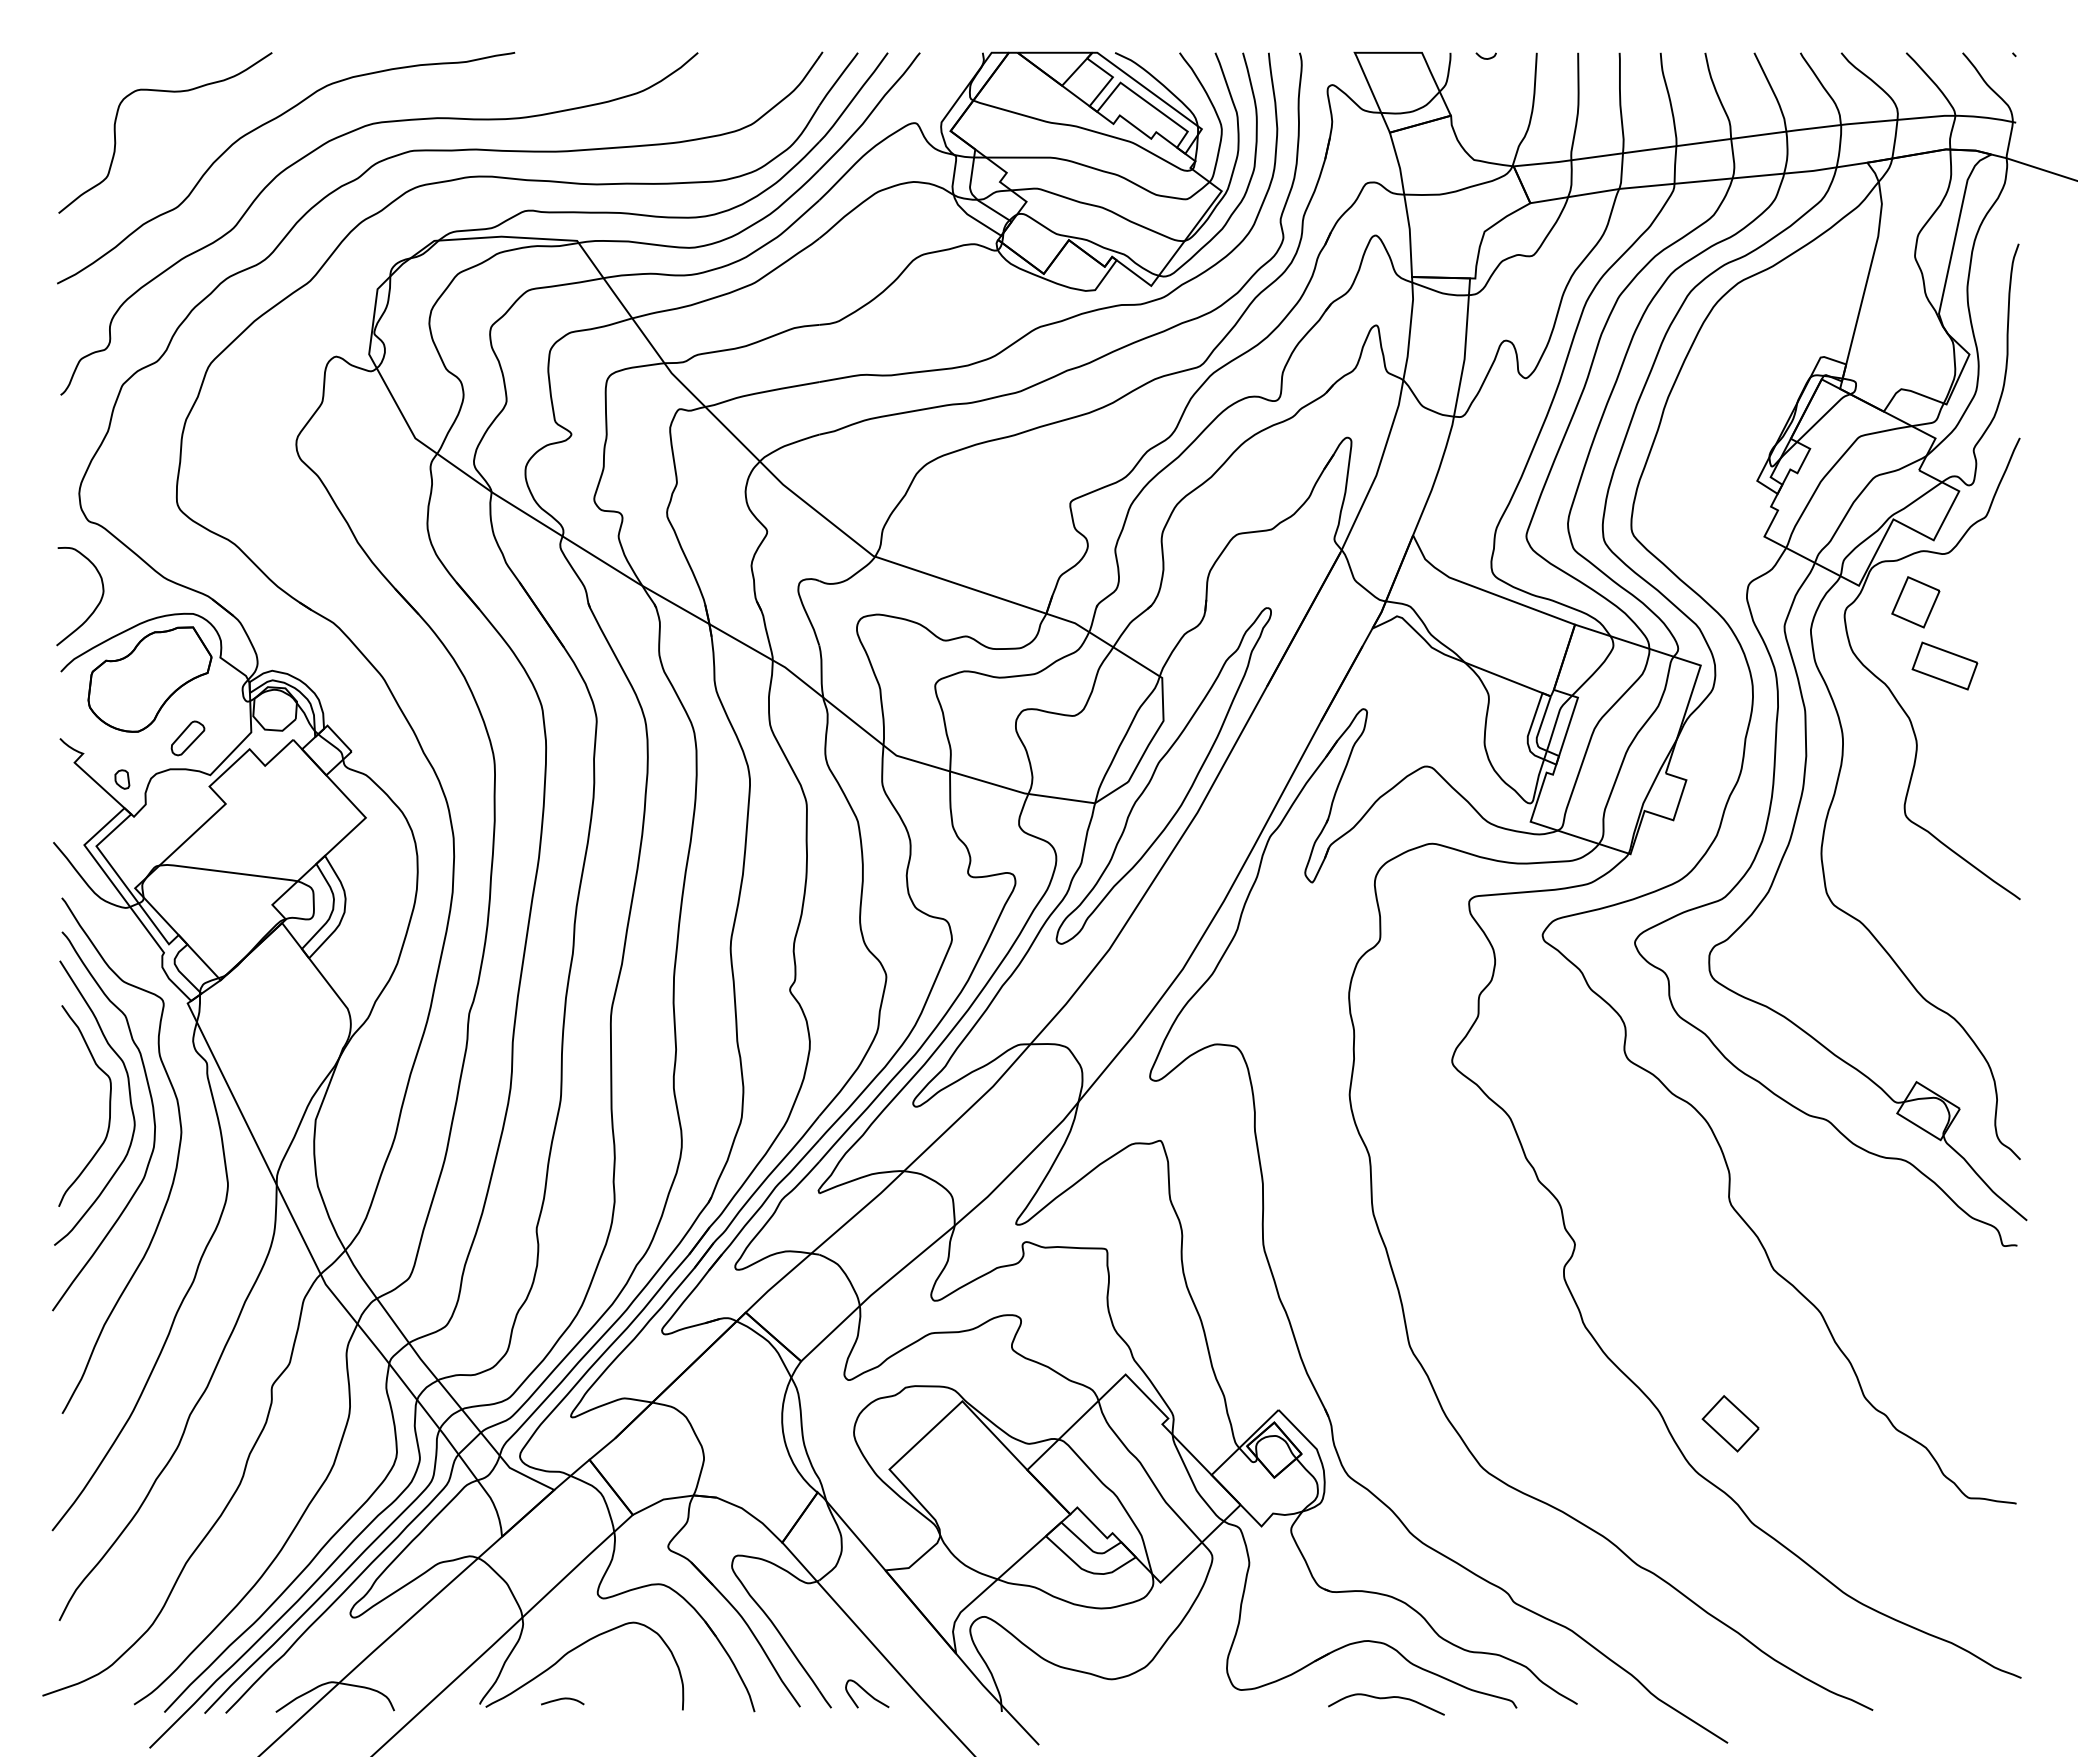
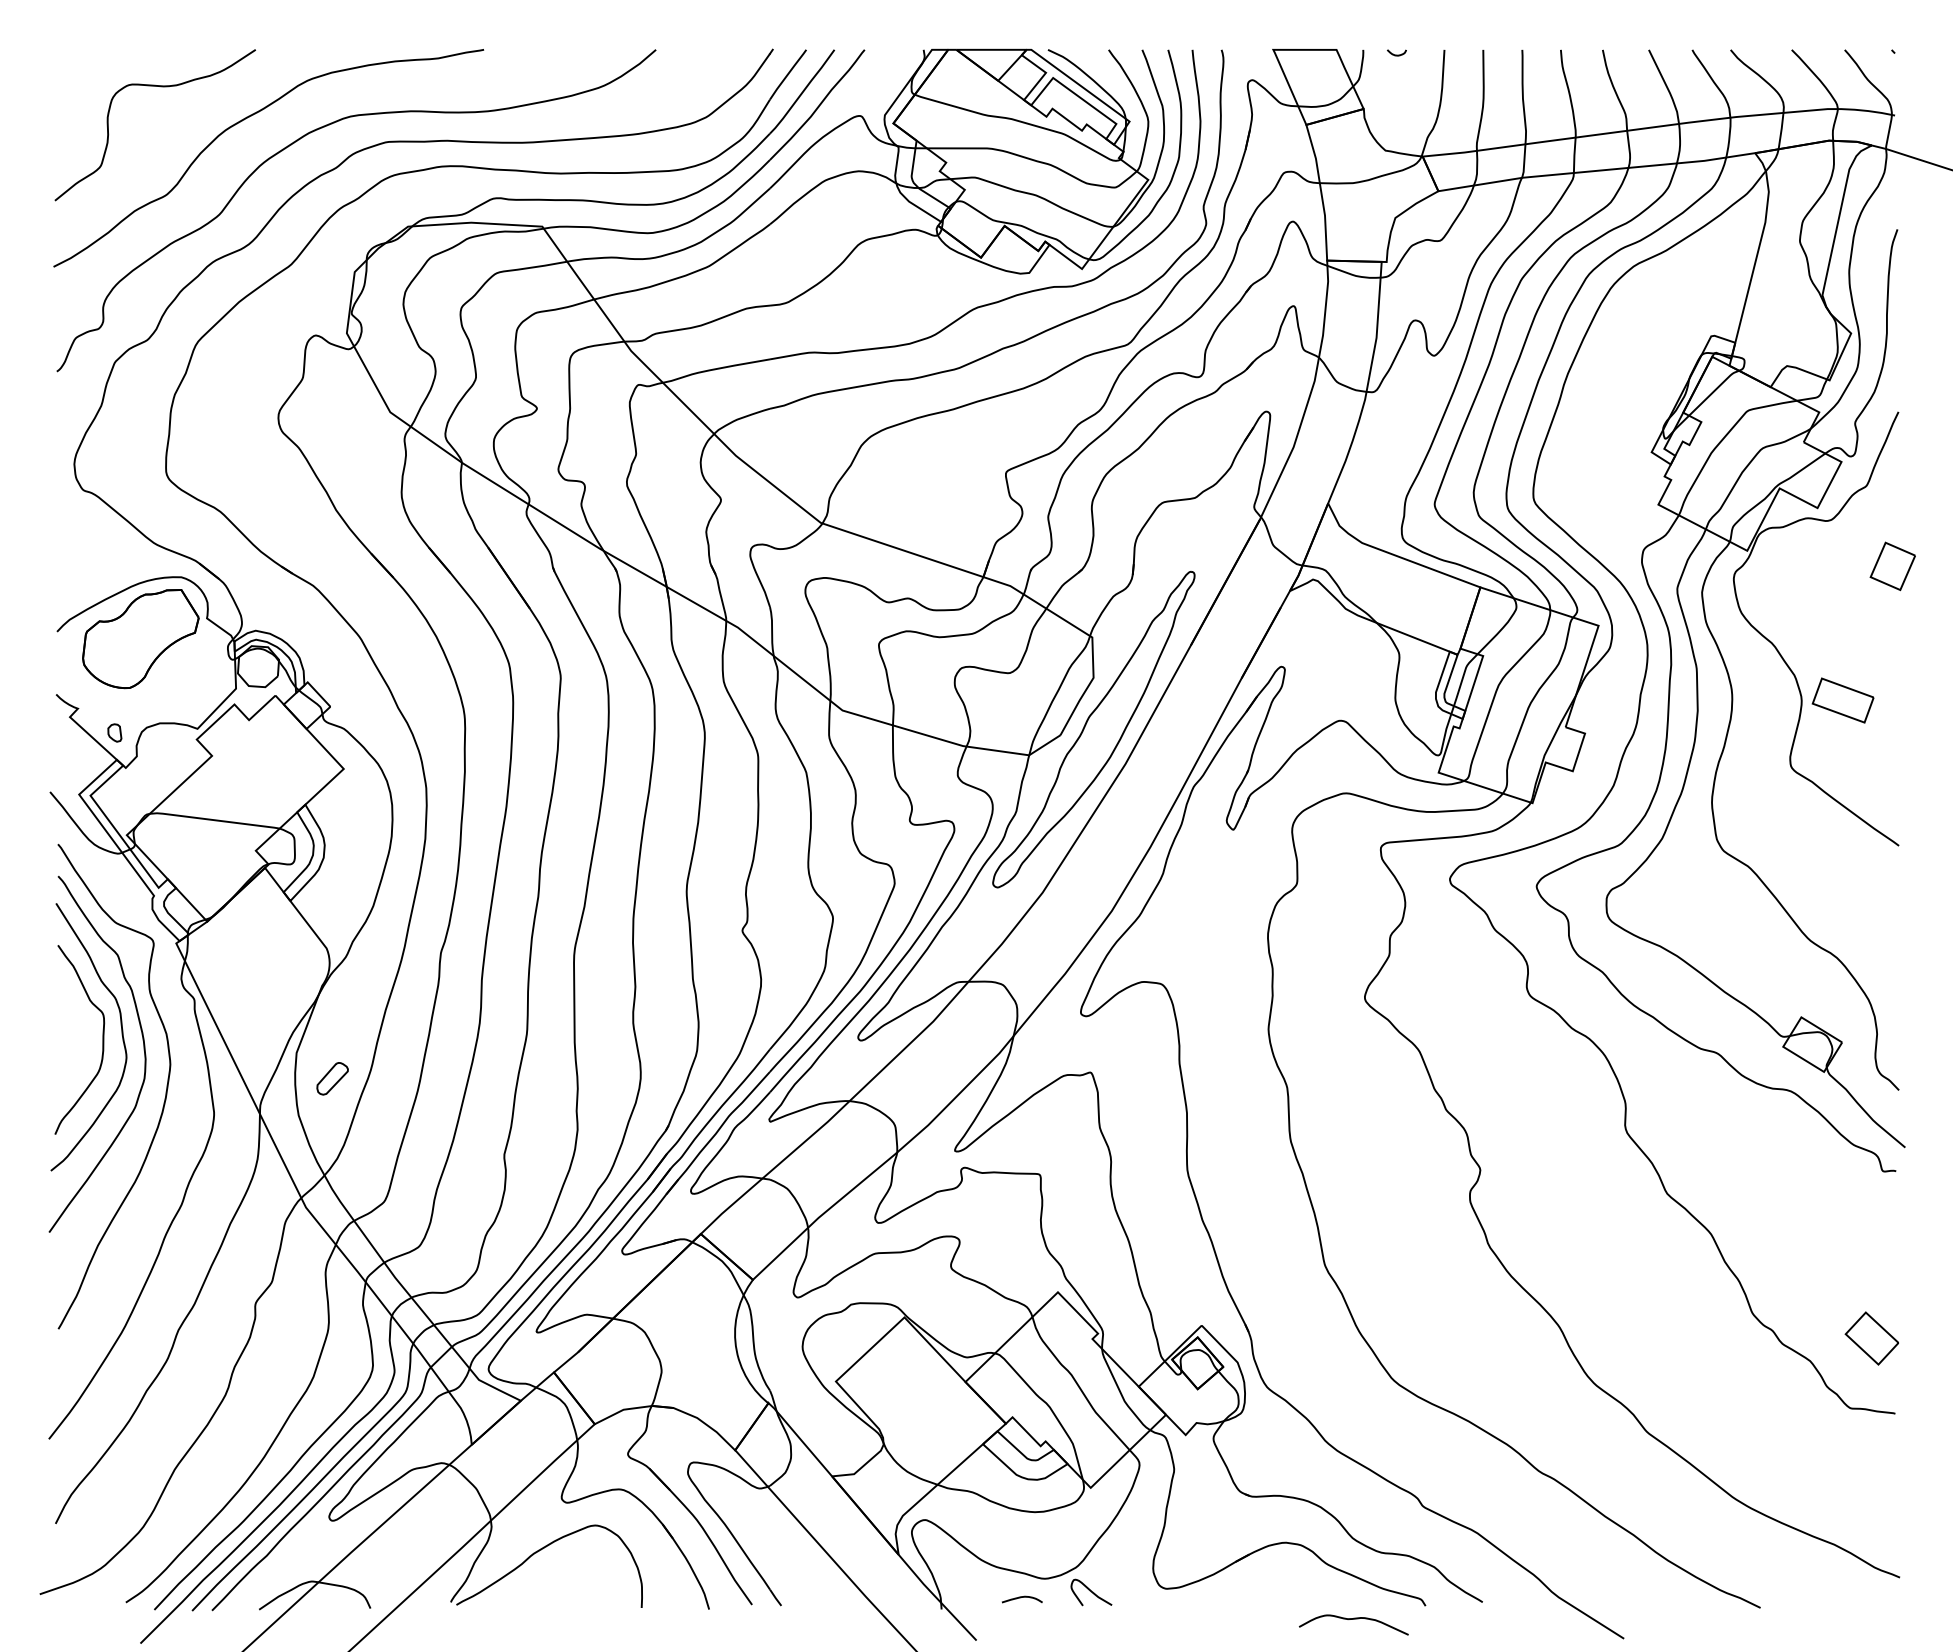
part: (1915, 602) -> (1892, 566), moved
curve: (96, 605) -> (90, 569), removed
part: (1944, 665) -> (1842, 700), moved
part: (187, 738) -> (332, 1078), moved
part: (1730, 1423) -> (1871, 1338), moved
curve: (867, 1693) -> (1091, 1592), moved
curve: (562, 1699) -> (1022, 1597), moved
curve: (1383, 1699) -> (1351, 1620), moved

